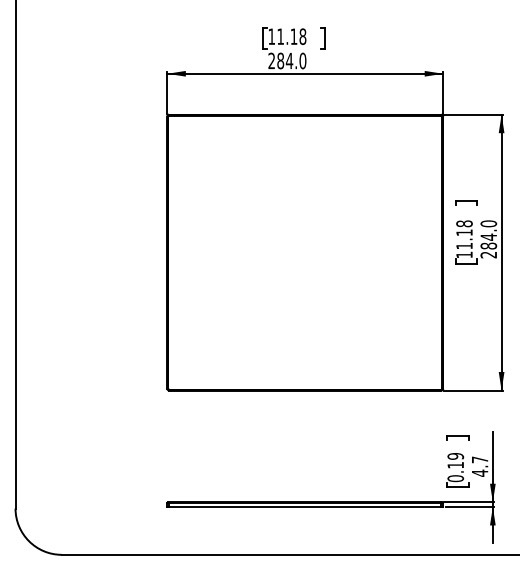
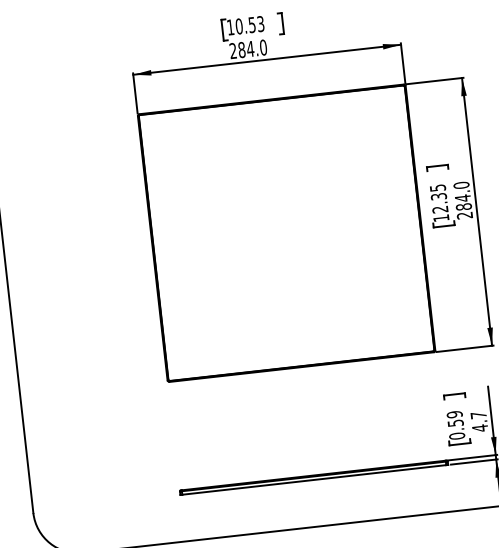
text: (291, 36) -> (249, 25), 11.18 -> 10.53
text: (464, 234) -> (439, 198), 11.18 -> 12.35
text: (455, 465) -> (455, 423), 0.19 -> 0.59

